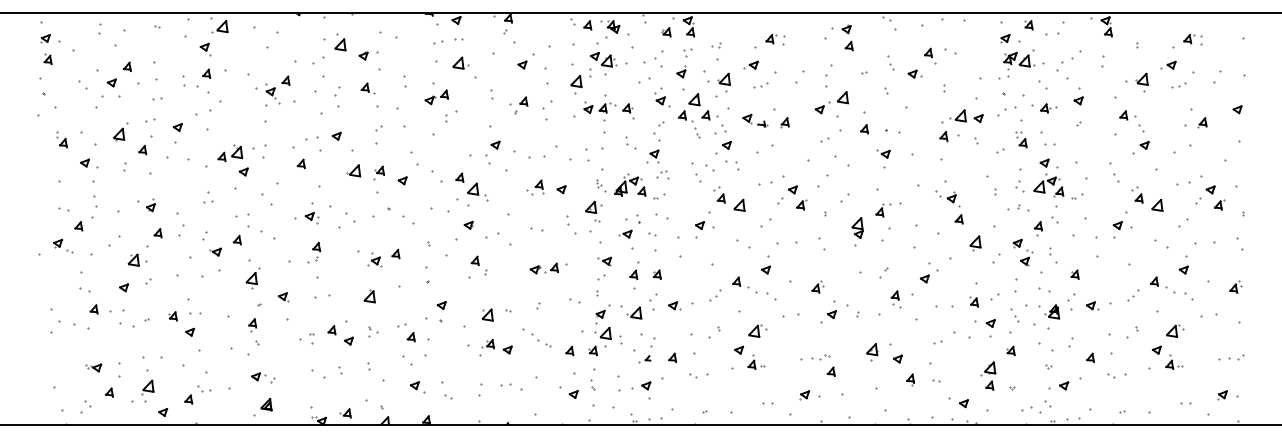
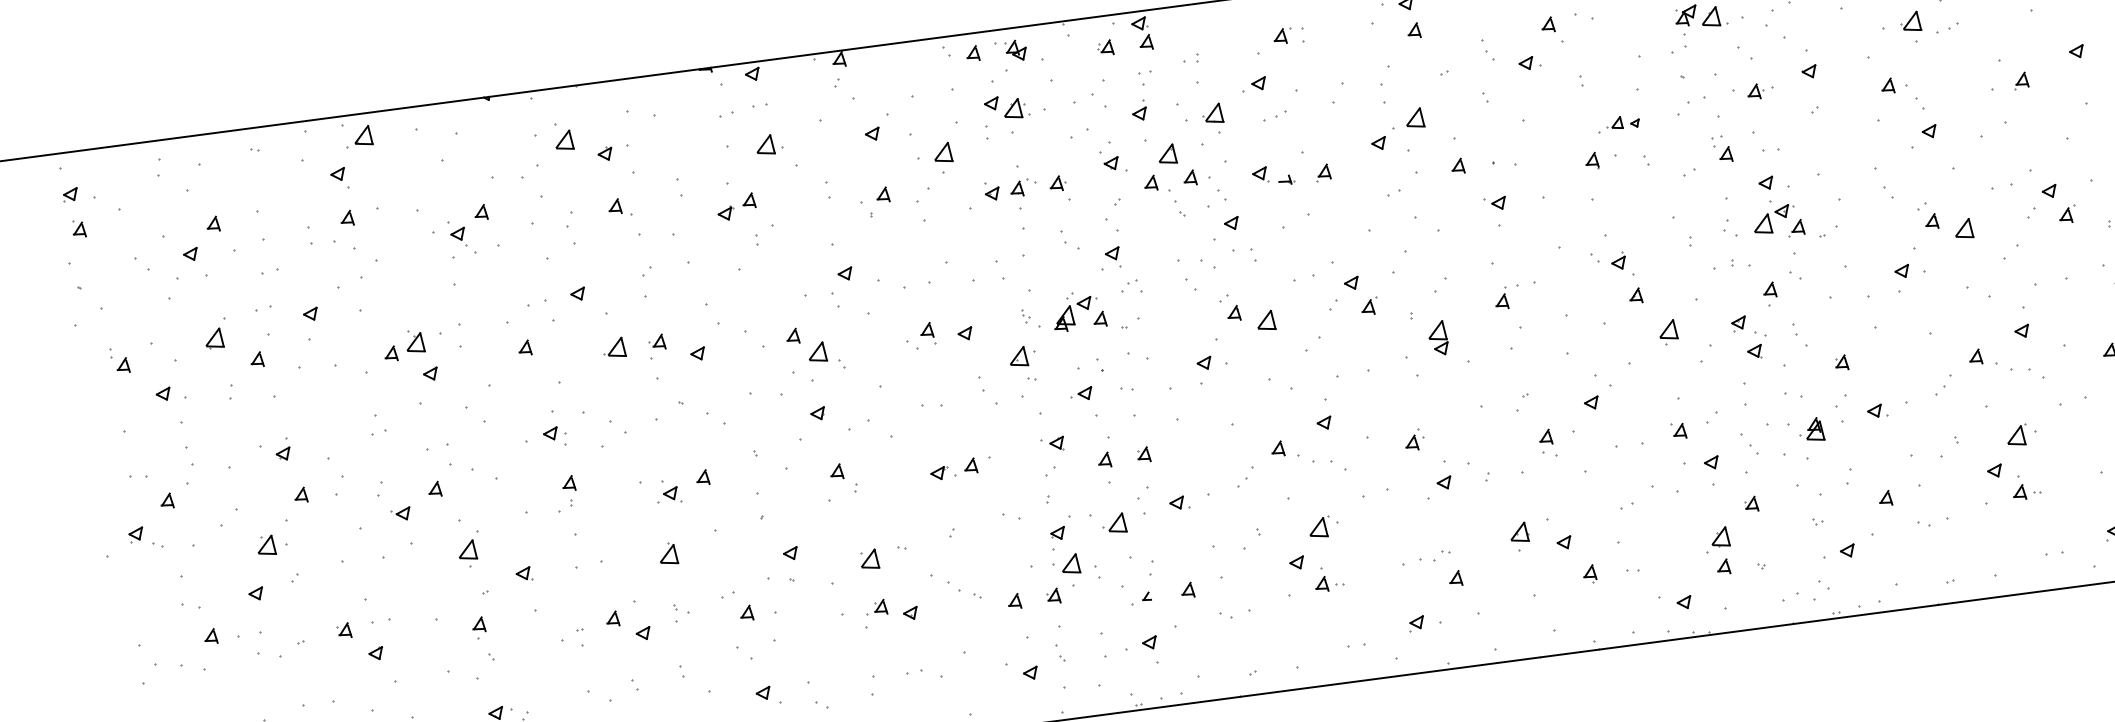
part: (576, 84) -> (943, 157), moved
part: (1178, 85) -> (1947, 27), moved
part: (962, 116) -> (1618, 123), size x0.6
part: (857, 227) -> (1437, 337), moved

